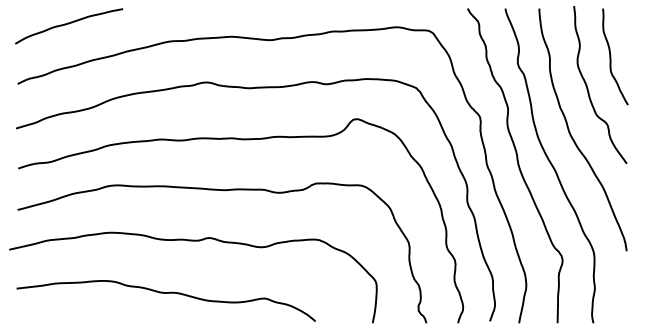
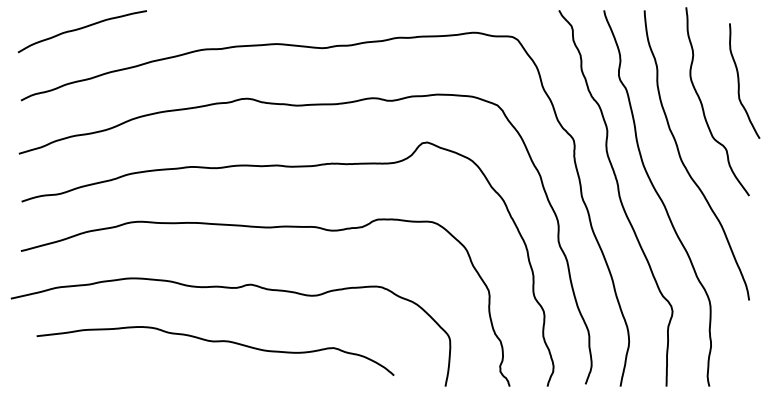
curve: (611, 56) -> (739, 80), moved
curve: (166, 293) -> (215, 342), moved

